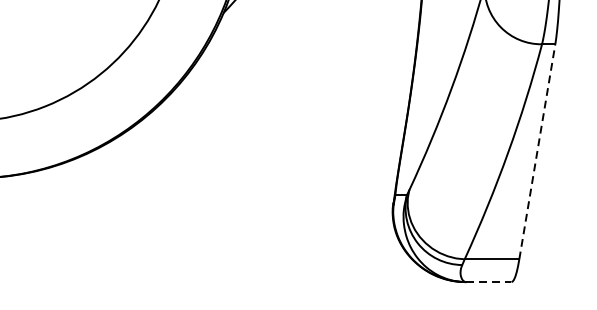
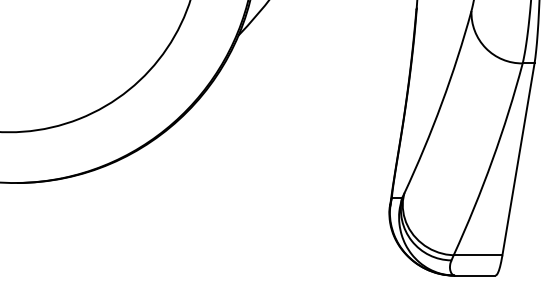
line: (537, 150) -> (518, 158), dashed -> solid
line: (489, 281) -> (475, 275), dashed -> solid

